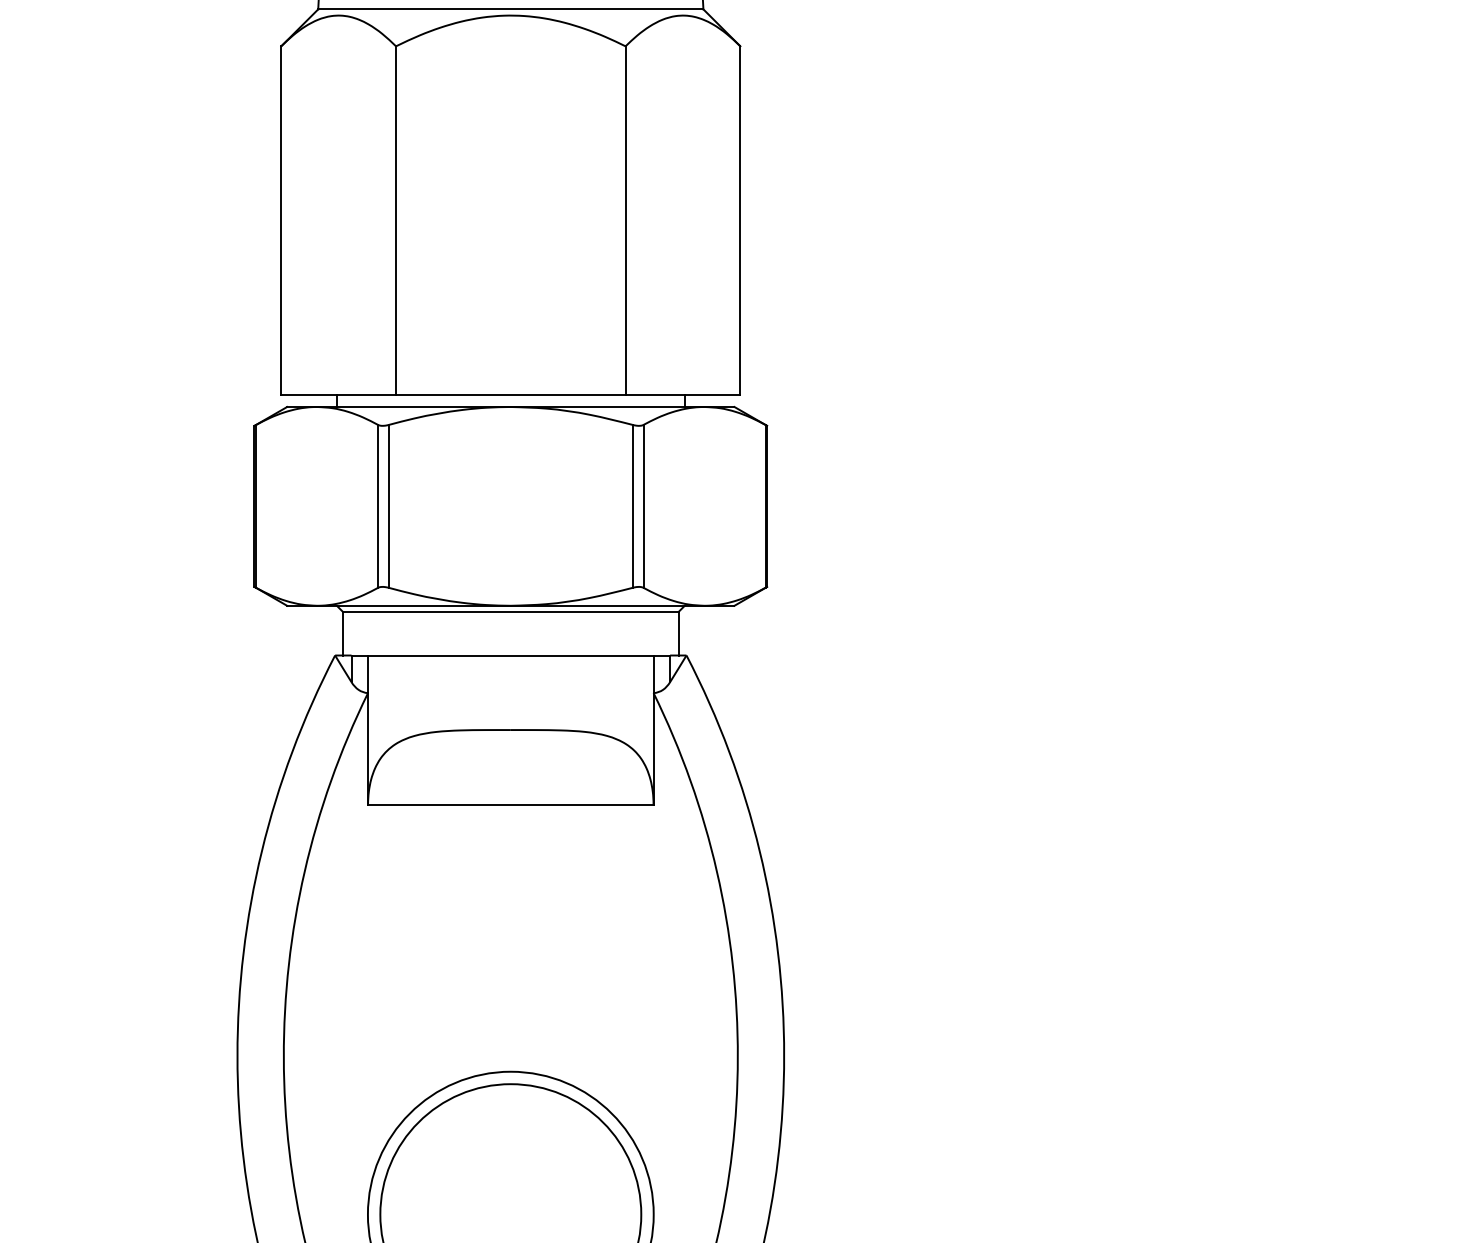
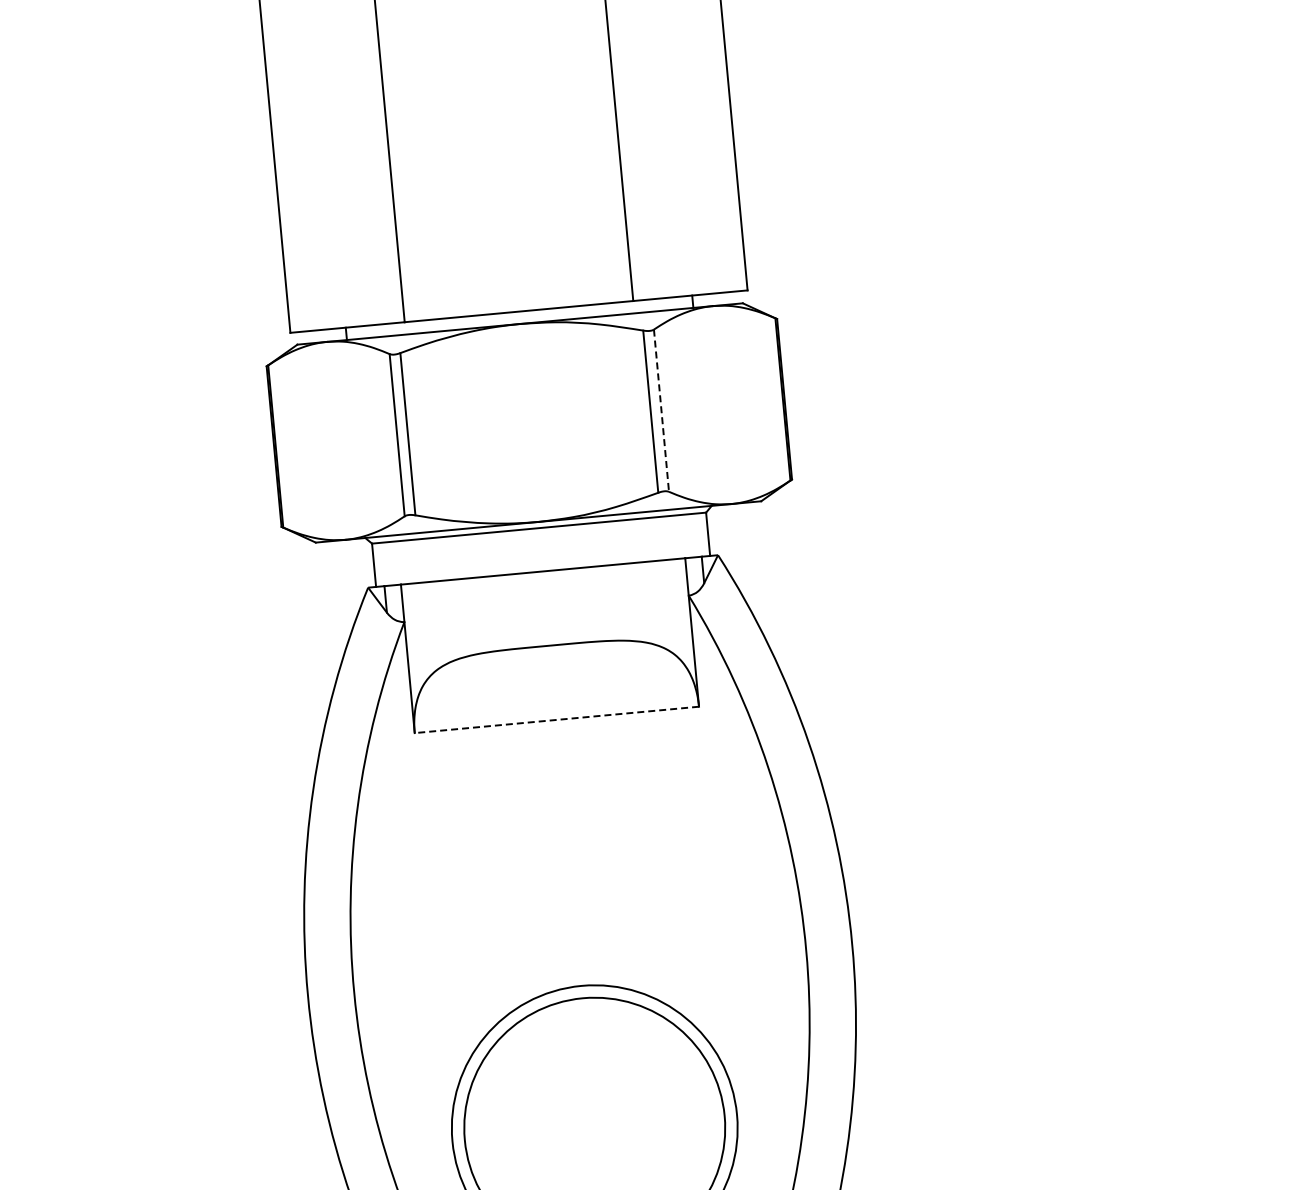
line: (643, 506) -> (661, 410), solid -> dashed
line: (510, 804) -> (556, 719), solid -> dashed

